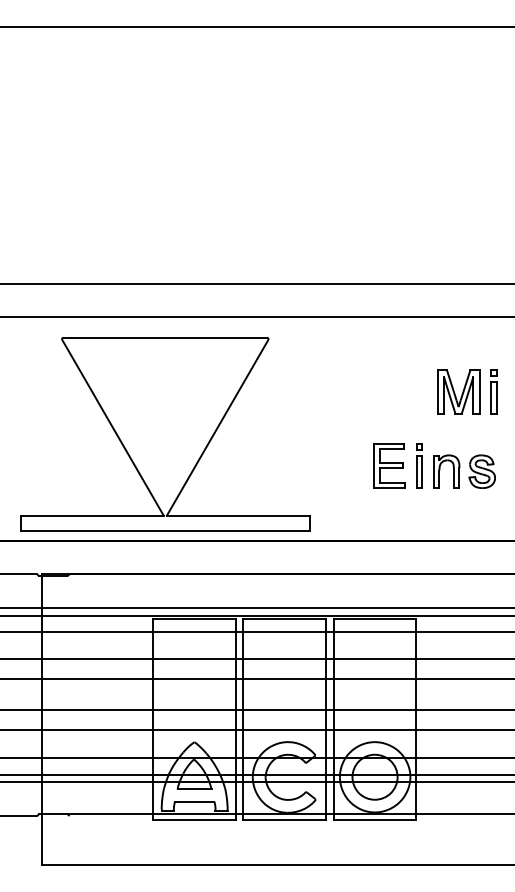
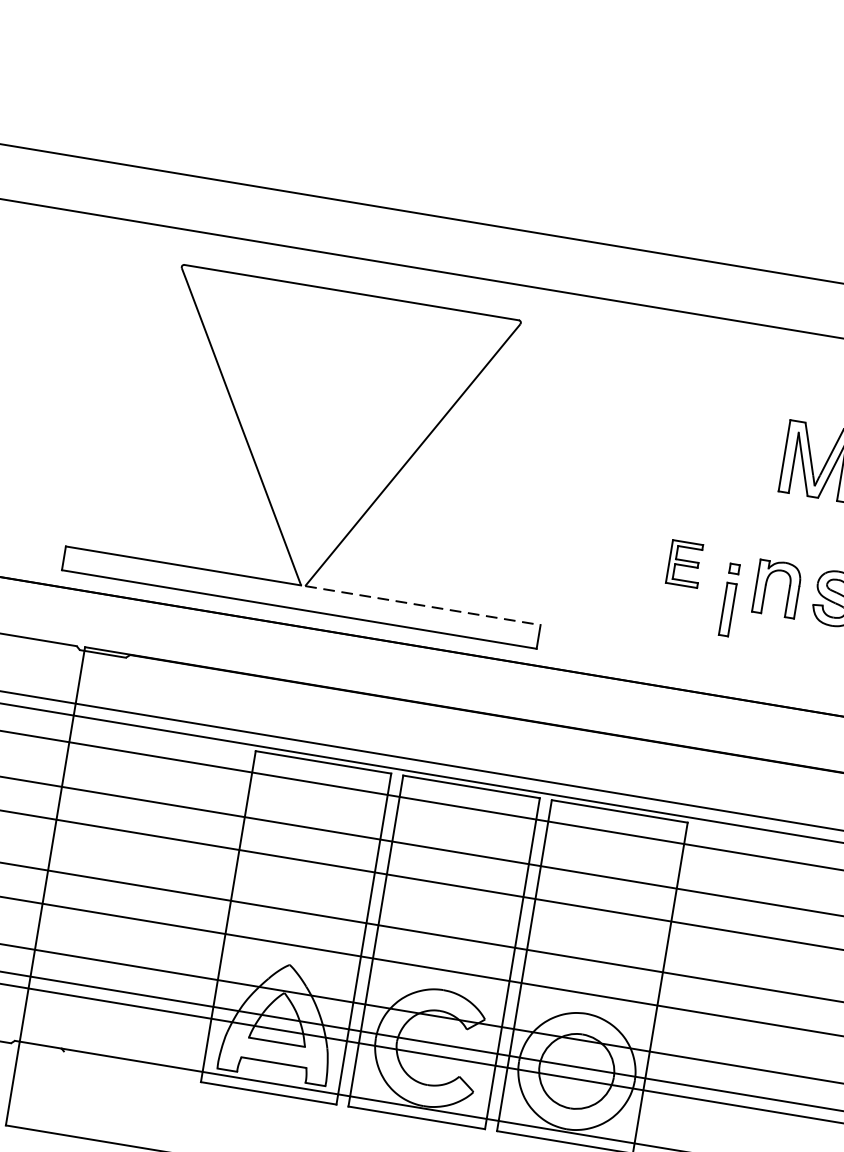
part: (389, 465) -> (685, 563), size x0.6
part: (419, 465) -> (729, 599), moved
line: (238, 516) -> (423, 606), solid -> dashed

